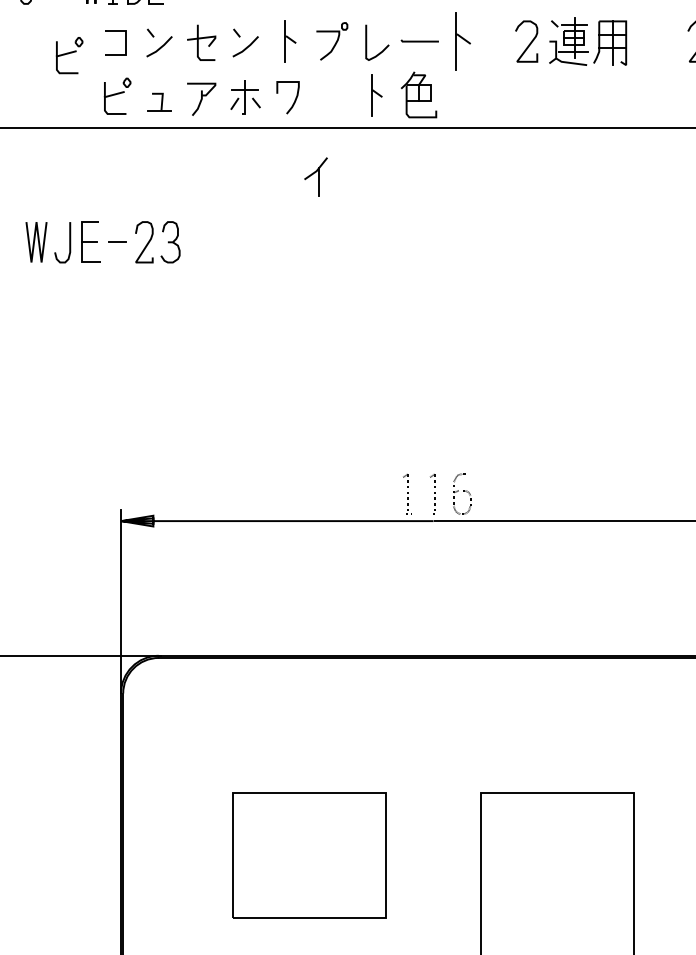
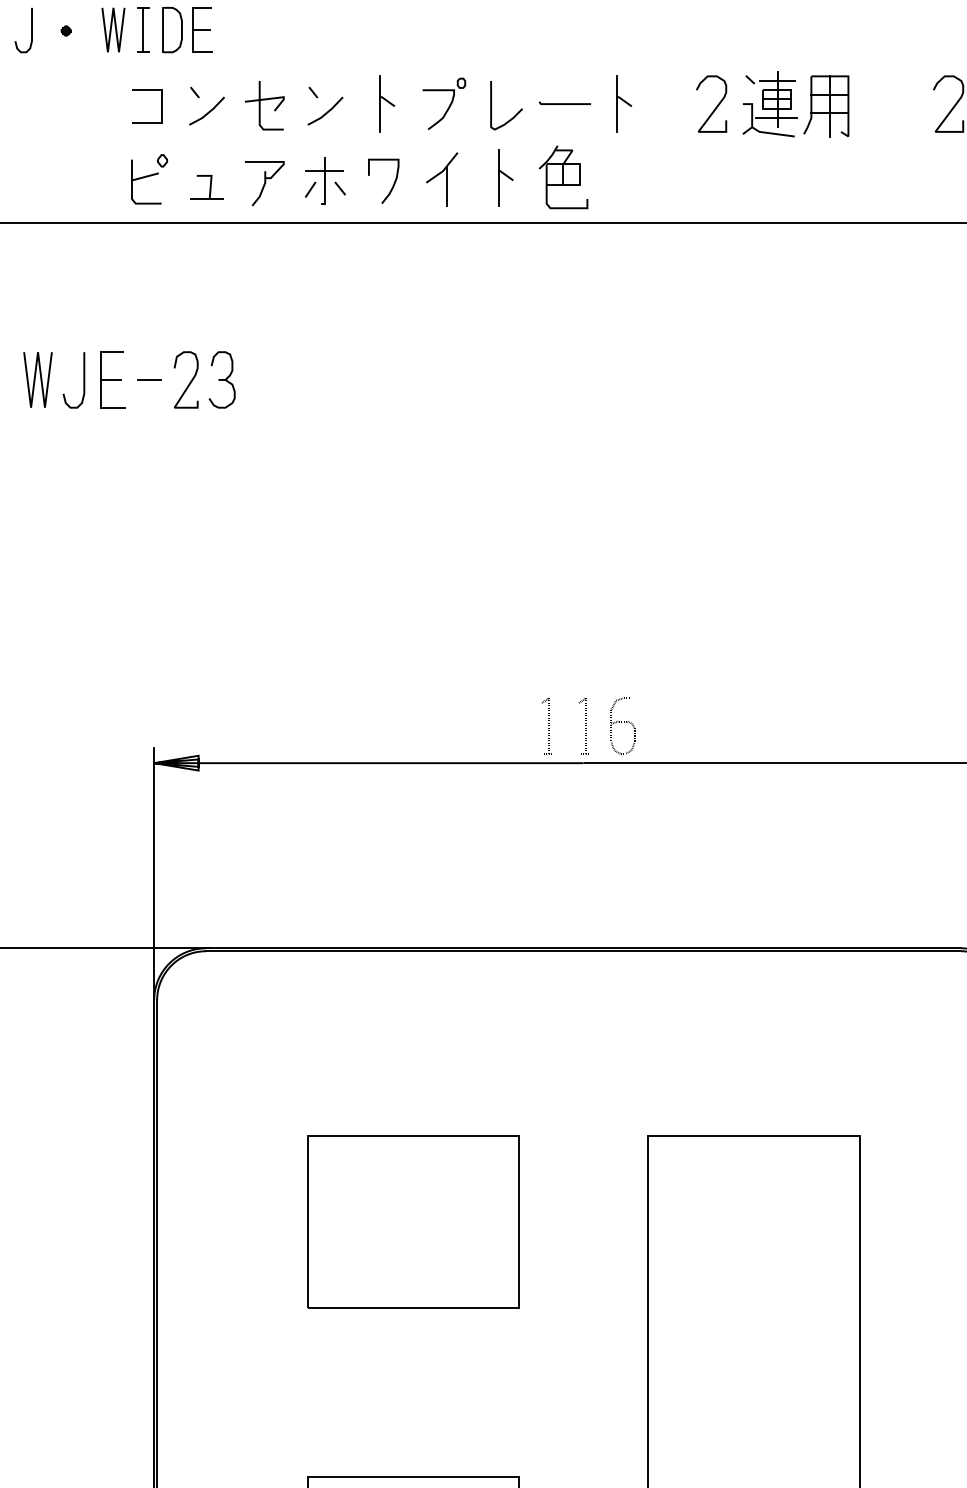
part: (463, 41) -> (624, 103), size x0.71
part: (69, 55) -> (83, 123), removed
part: (316, 177) -> (442, 179), moved

